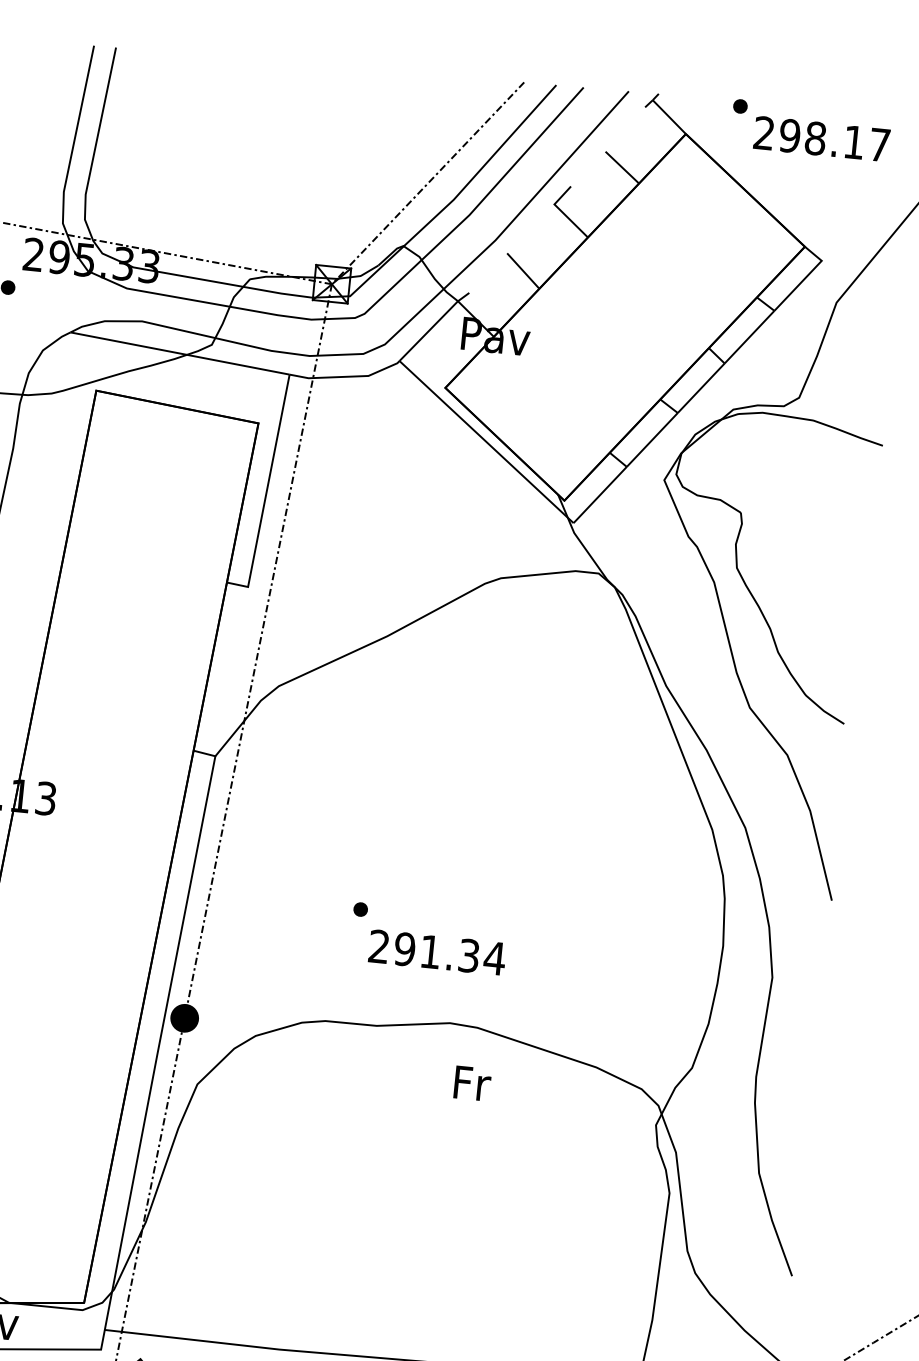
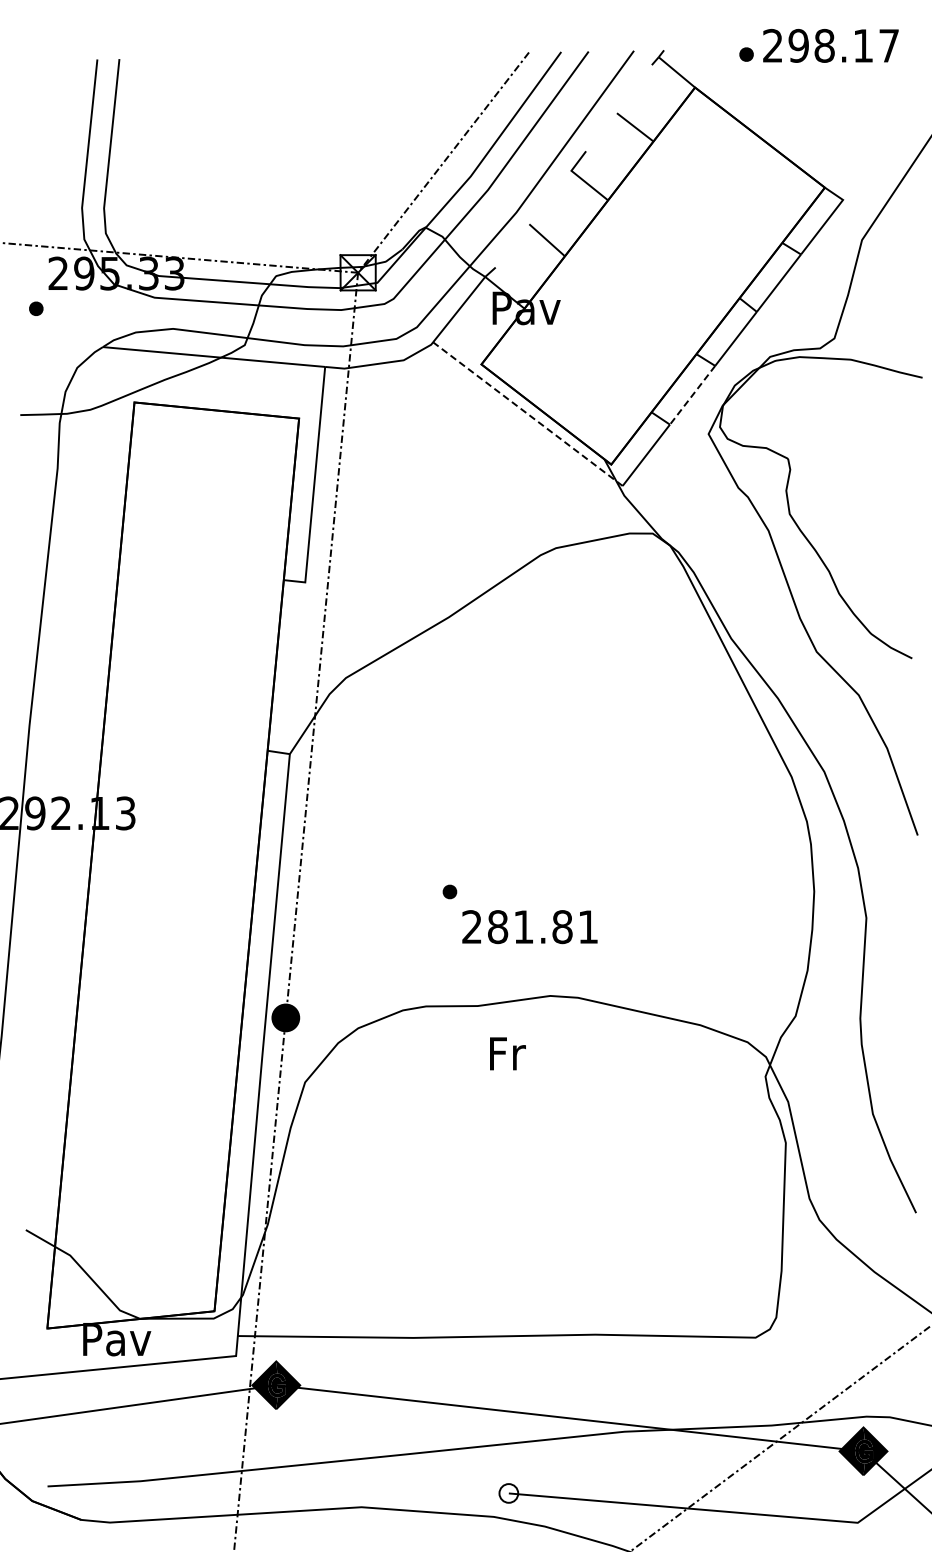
text: (821, 138) -> (830, 45), moved
line: (652, 440) -> (692, 395), solid -> dashed
line: (486, 442) -> (527, 414), solid -> dashed
text: (449, 954) -> (542, 927), 291.34 -> 281.81
text: (472, 1083) -> (507, 1053), moved

